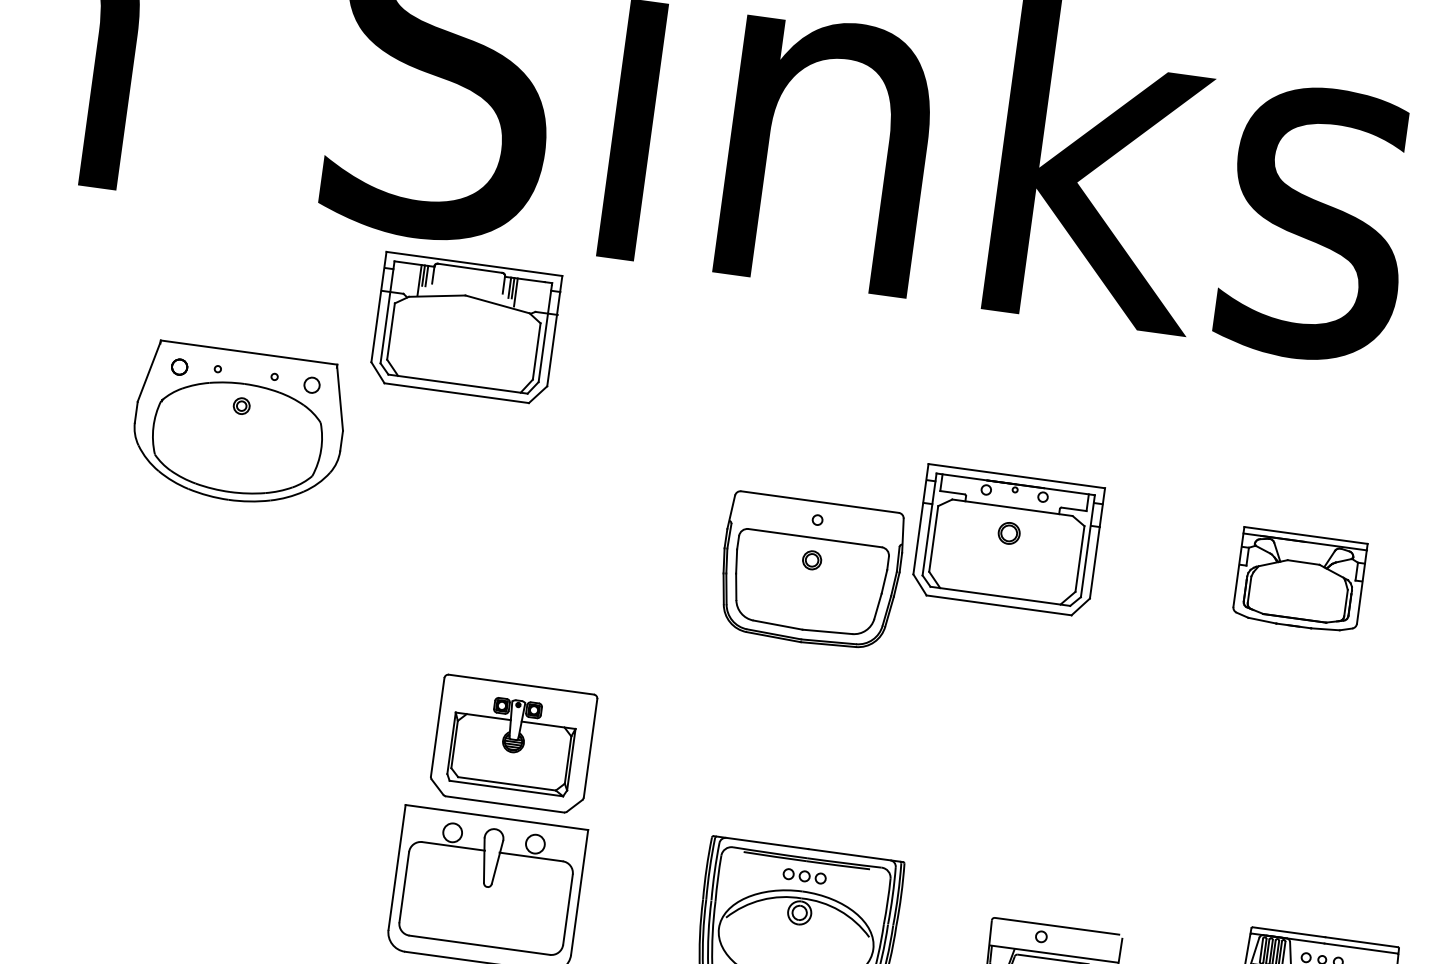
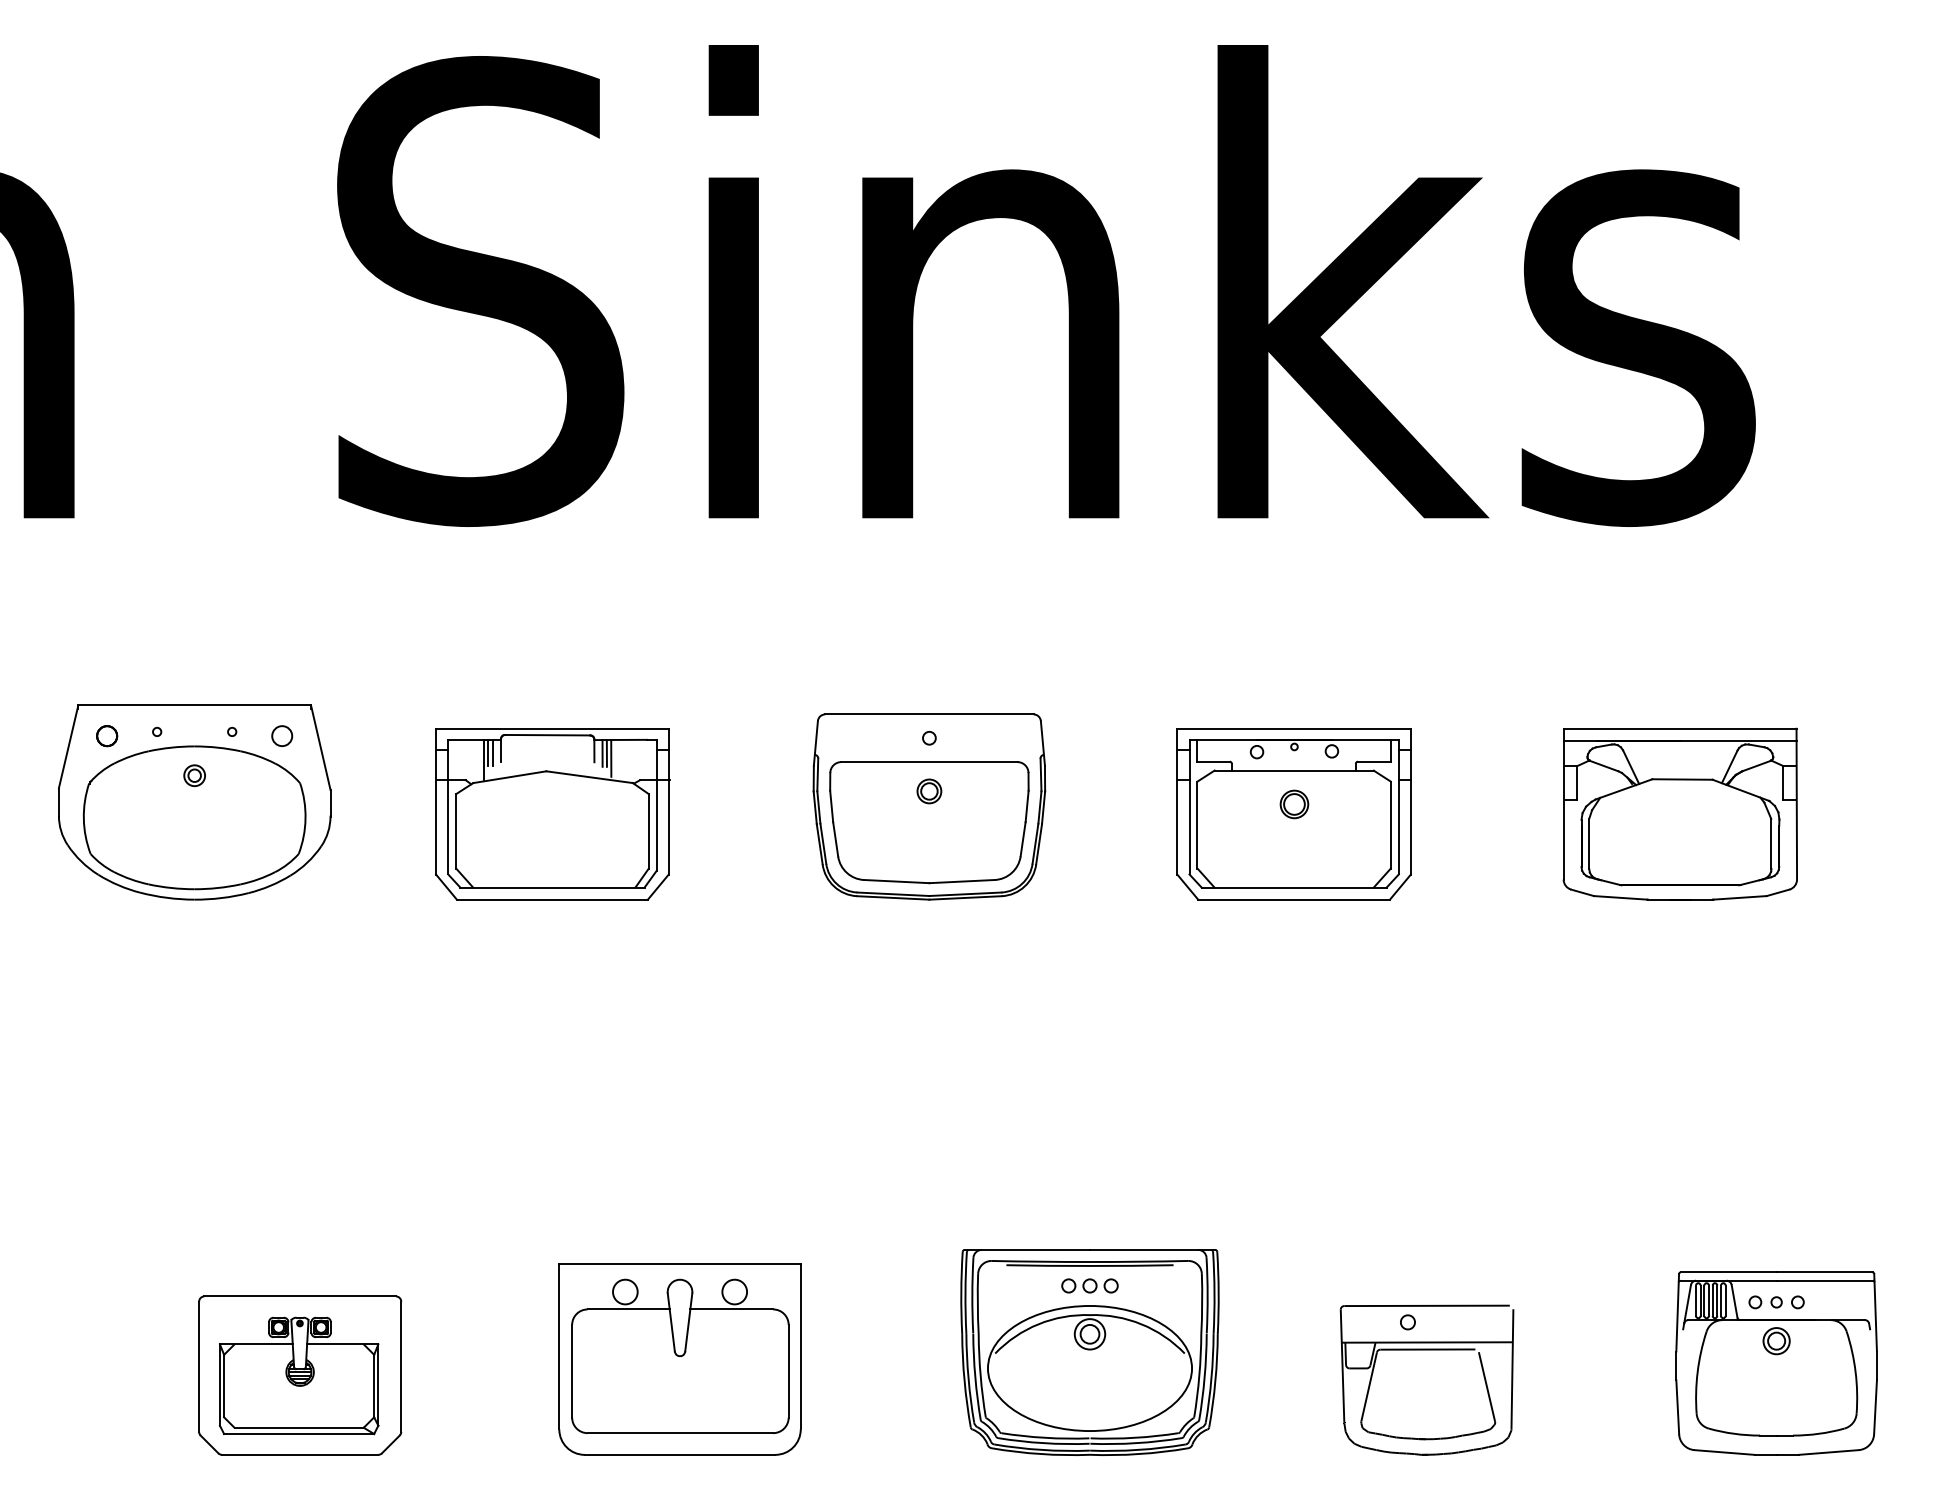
part: (465, 328) -> (552, 814), moved
part: (238, 426) -> (194, 802), moved
part: (810, 571) -> (929, 806), moved
part: (1299, 580) -> (1679, 813), size x1.43
part: (513, 744) -> (300, 1375), moved

